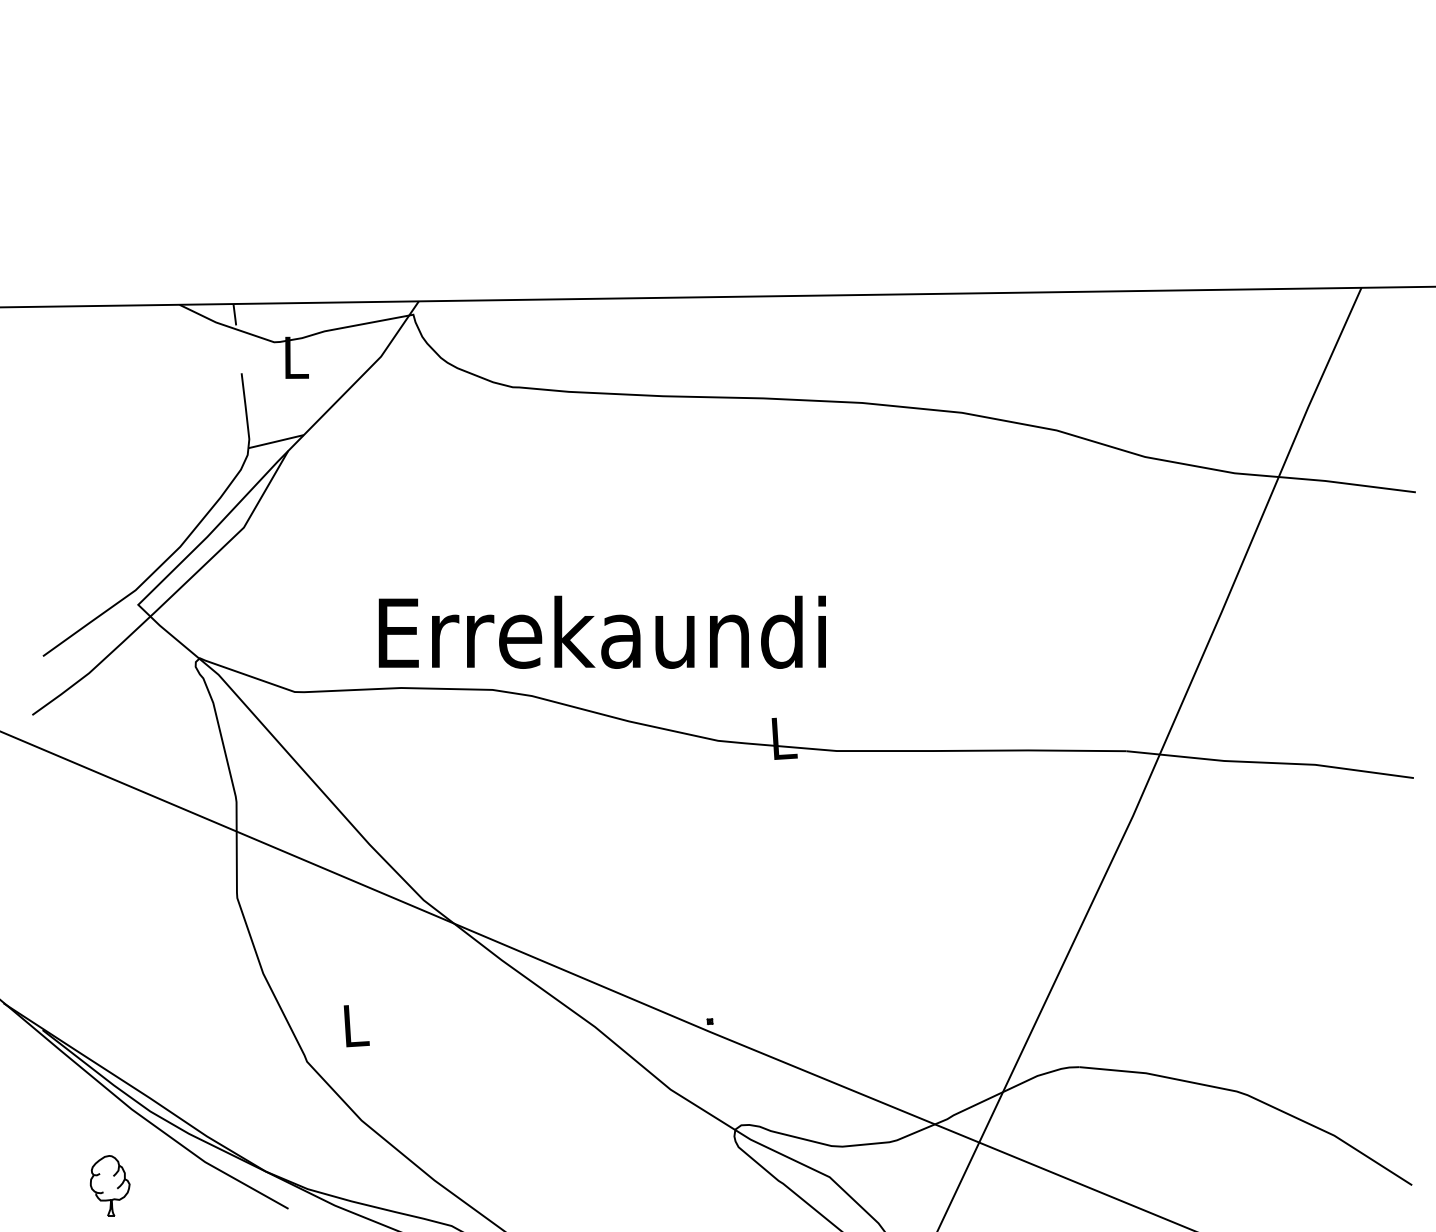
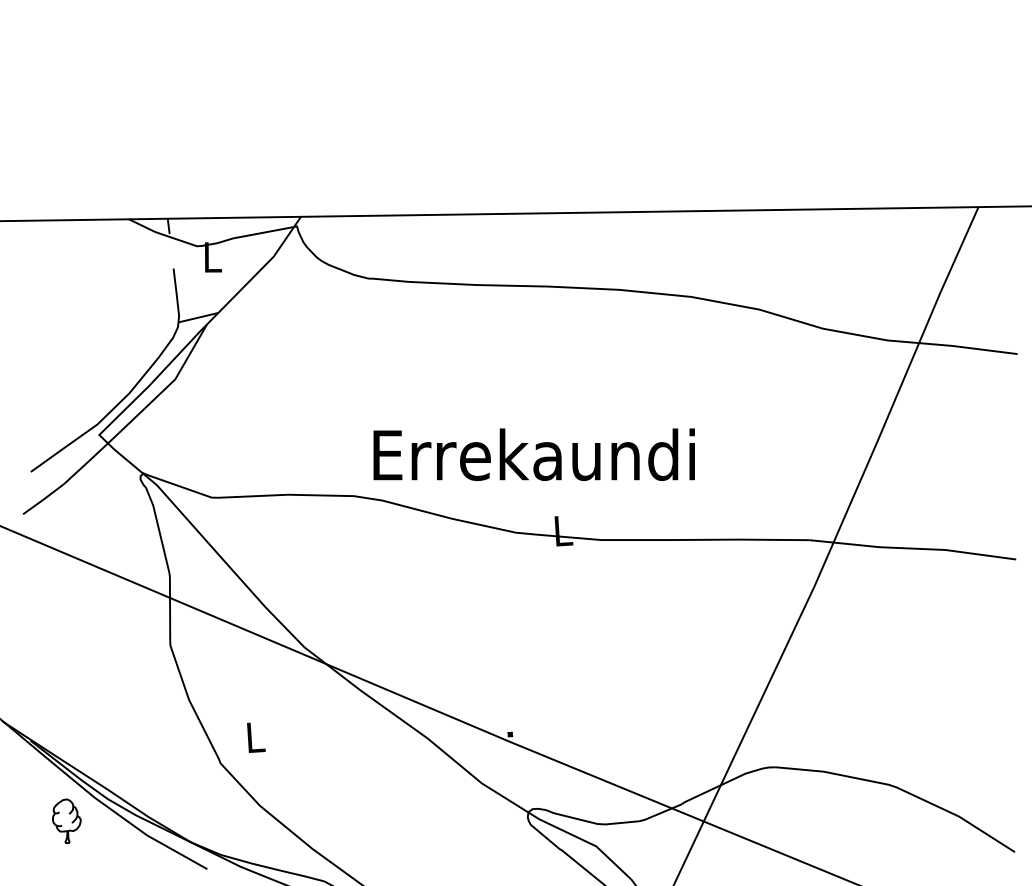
text: (601, 631) -> (533, 454), moved
part: (110, 1185) -> (67, 820), moved

